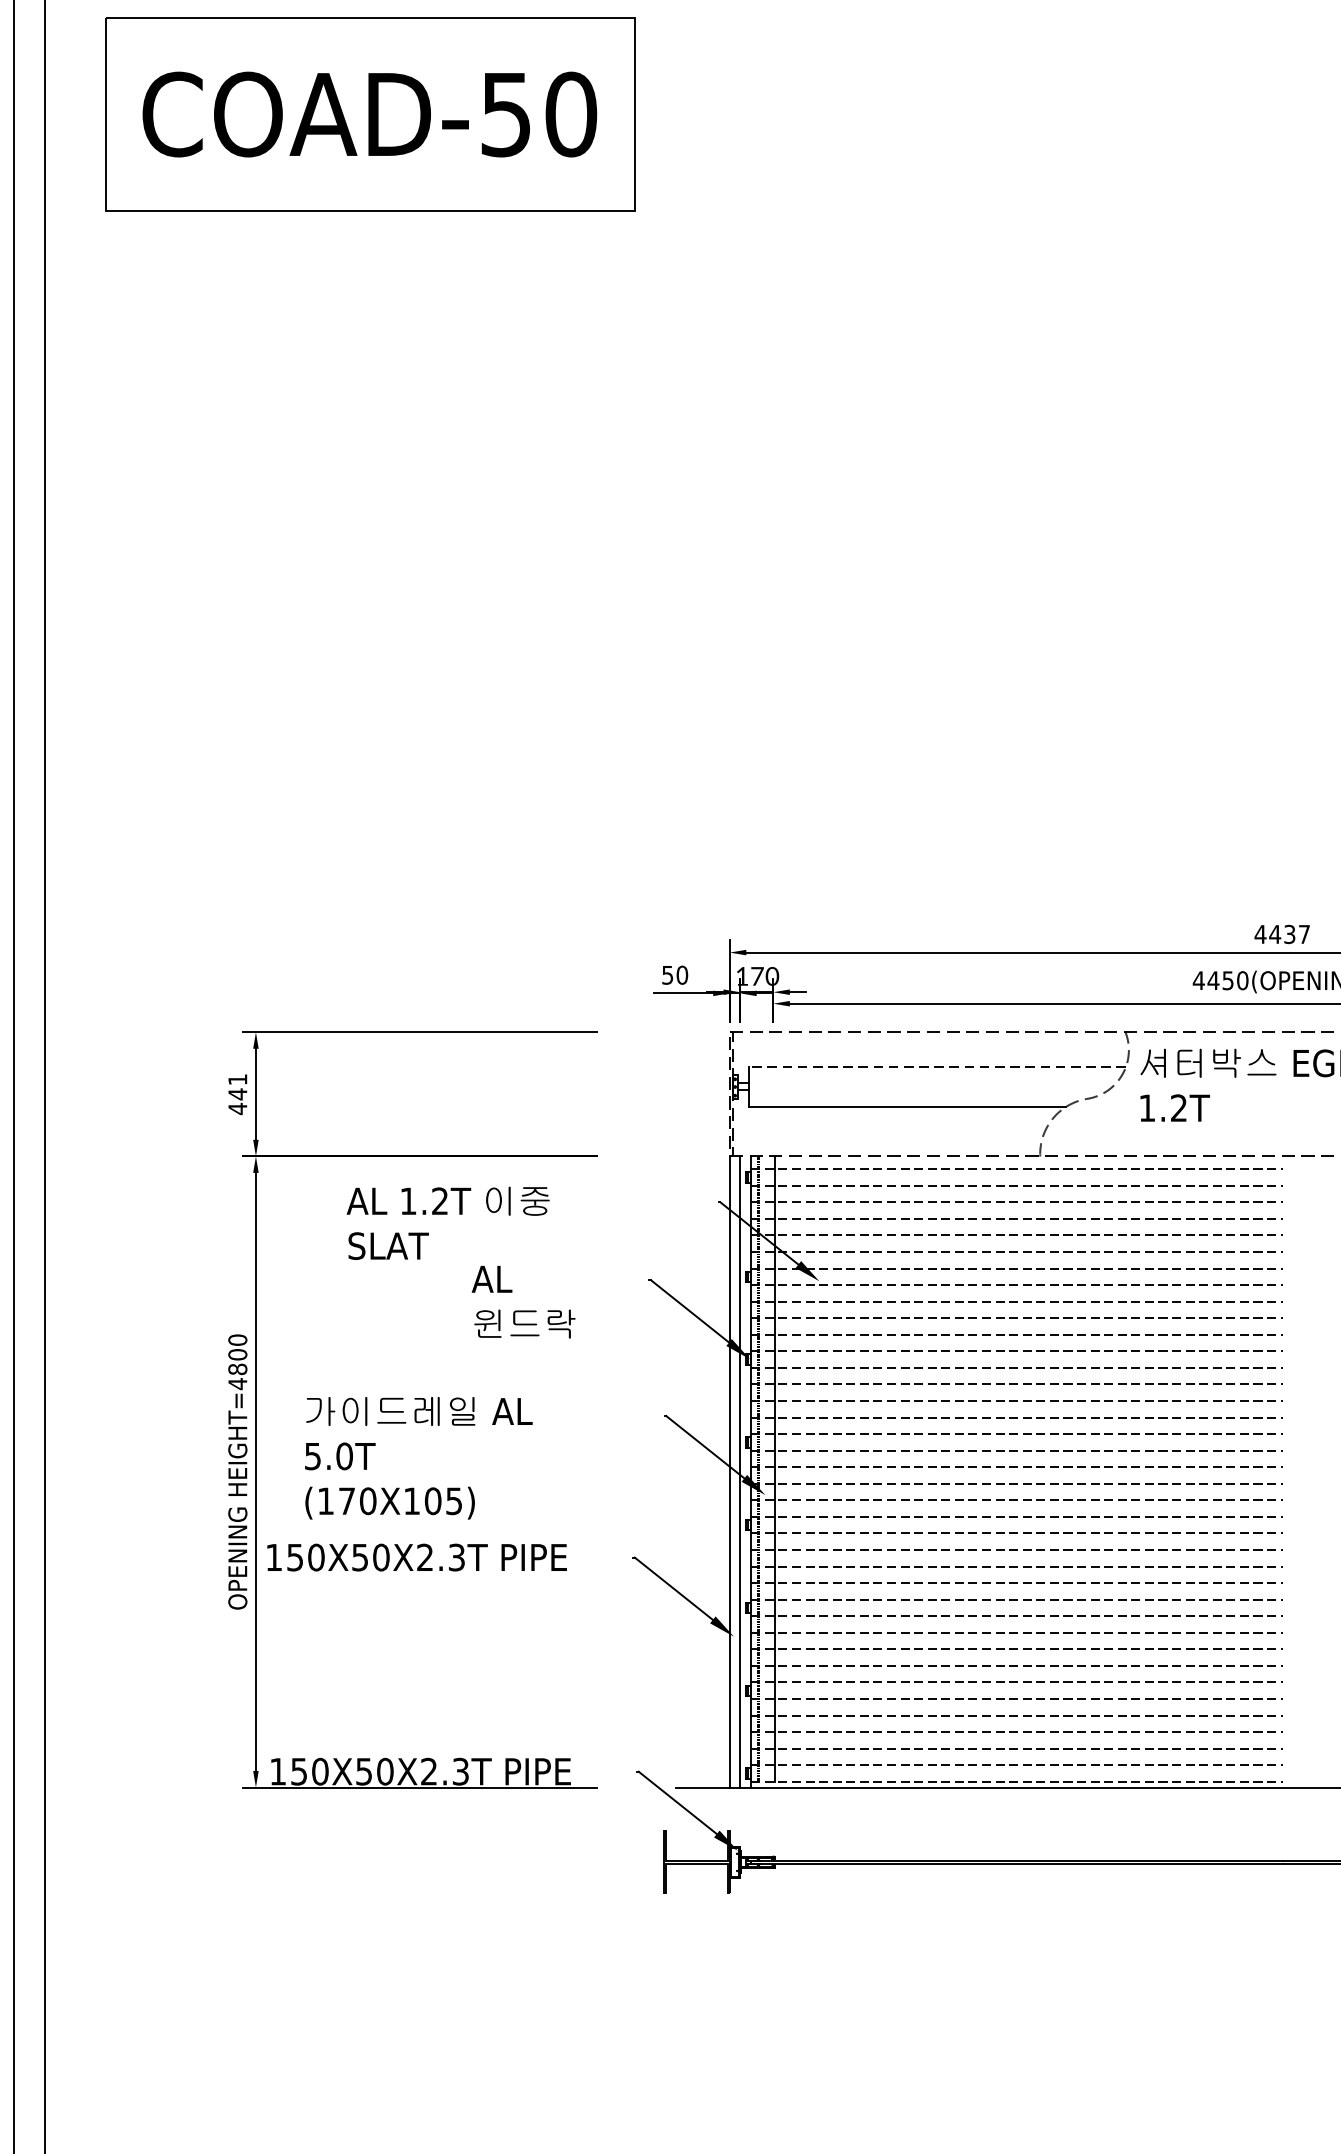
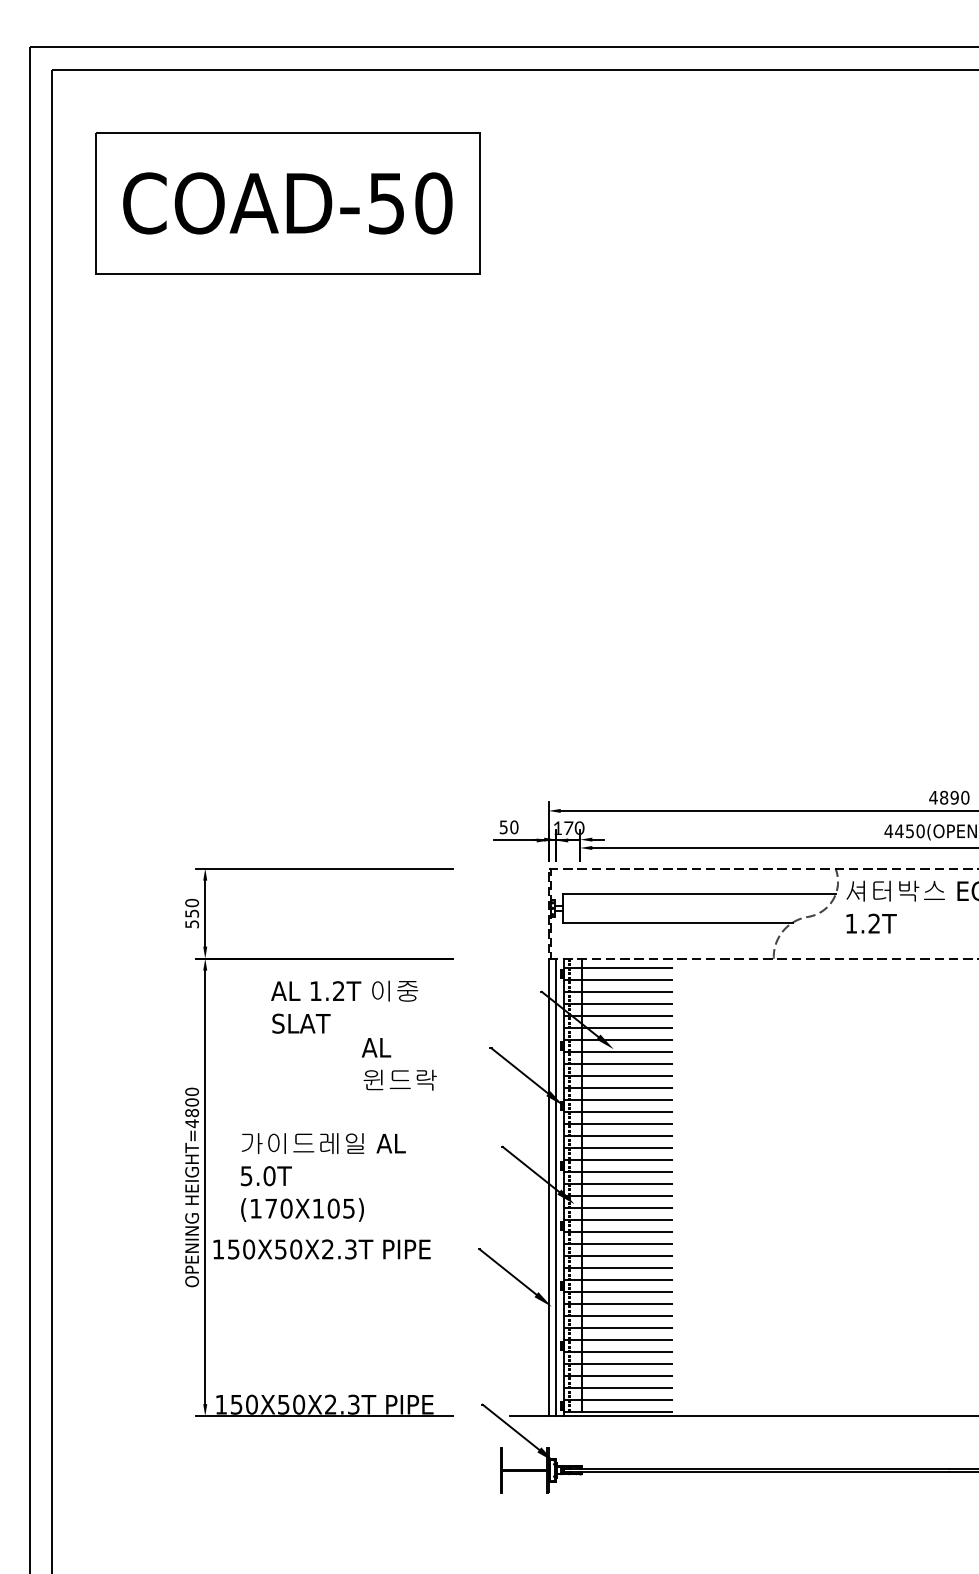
text: (1289, 934) -> (954, 797), 4437 -> 4890
line: (937, 1066) -> (699, 893), dashed -> solid
text: (238, 1094) -> (192, 913), 441 -> 550

